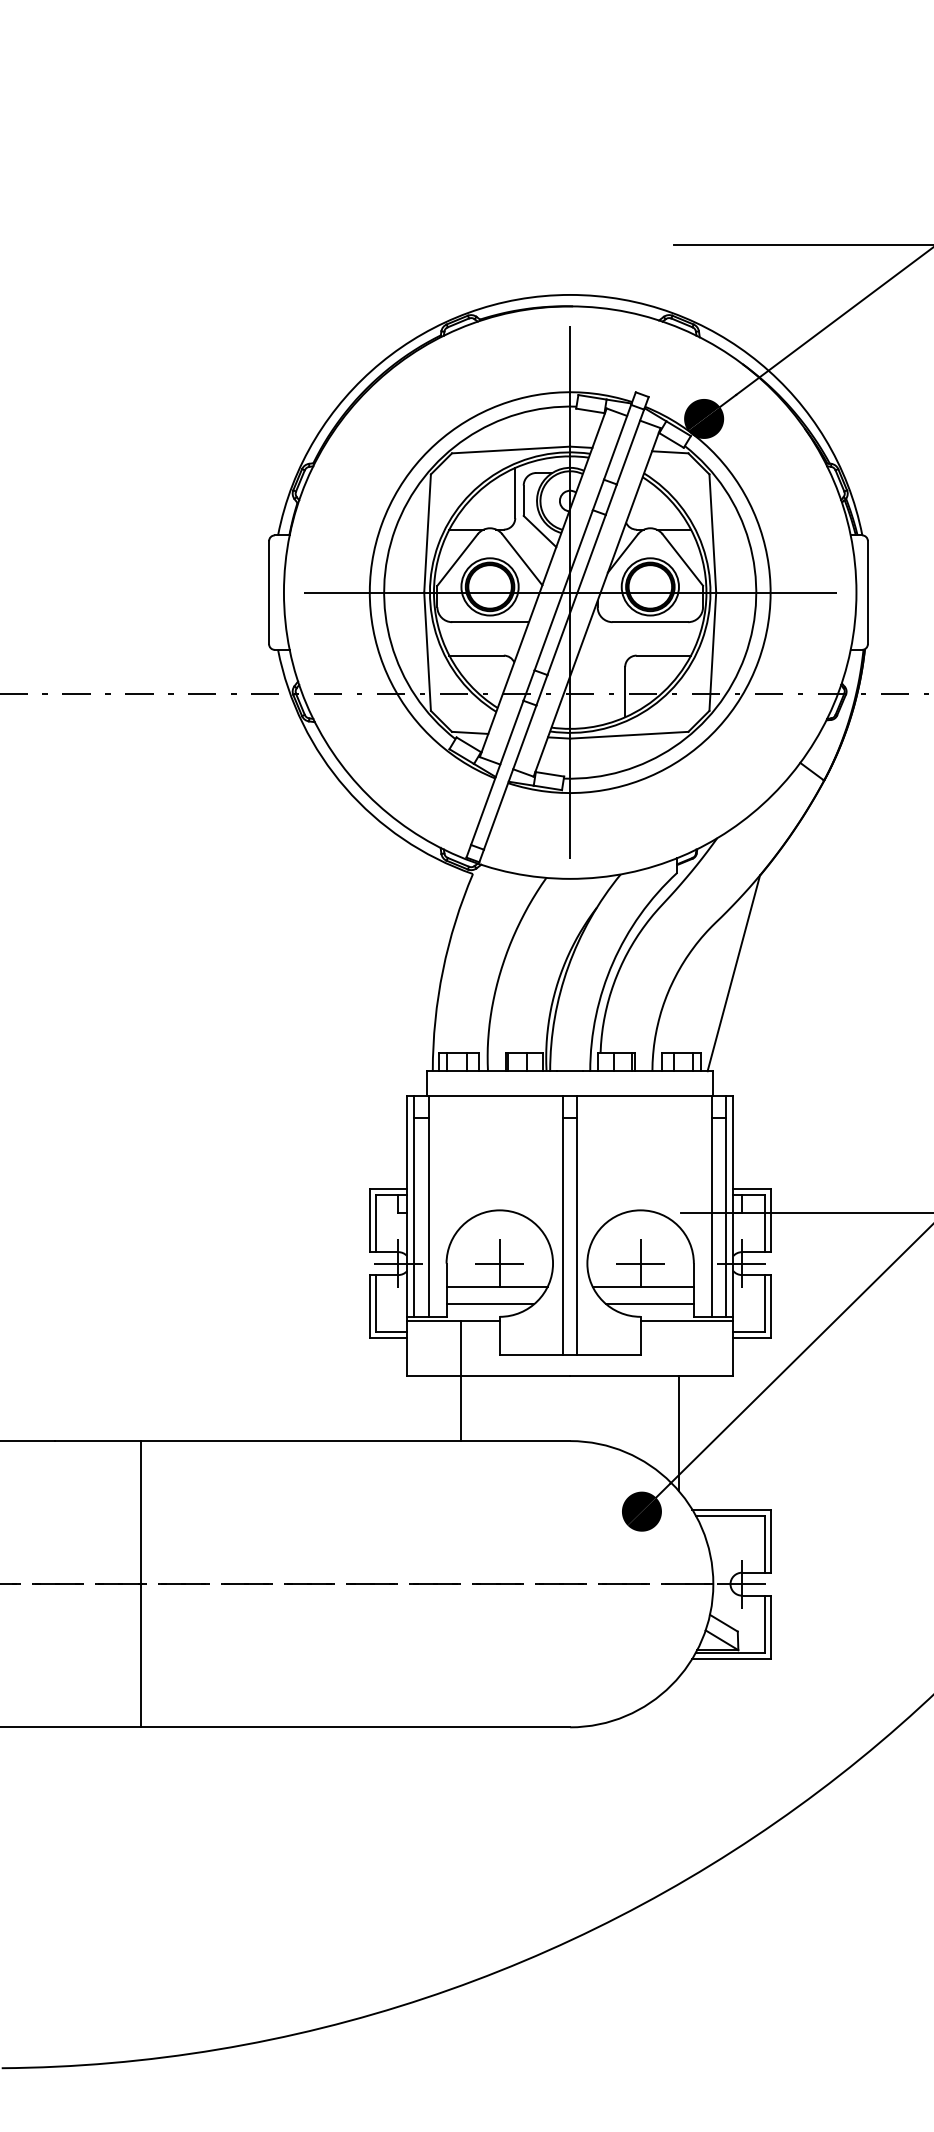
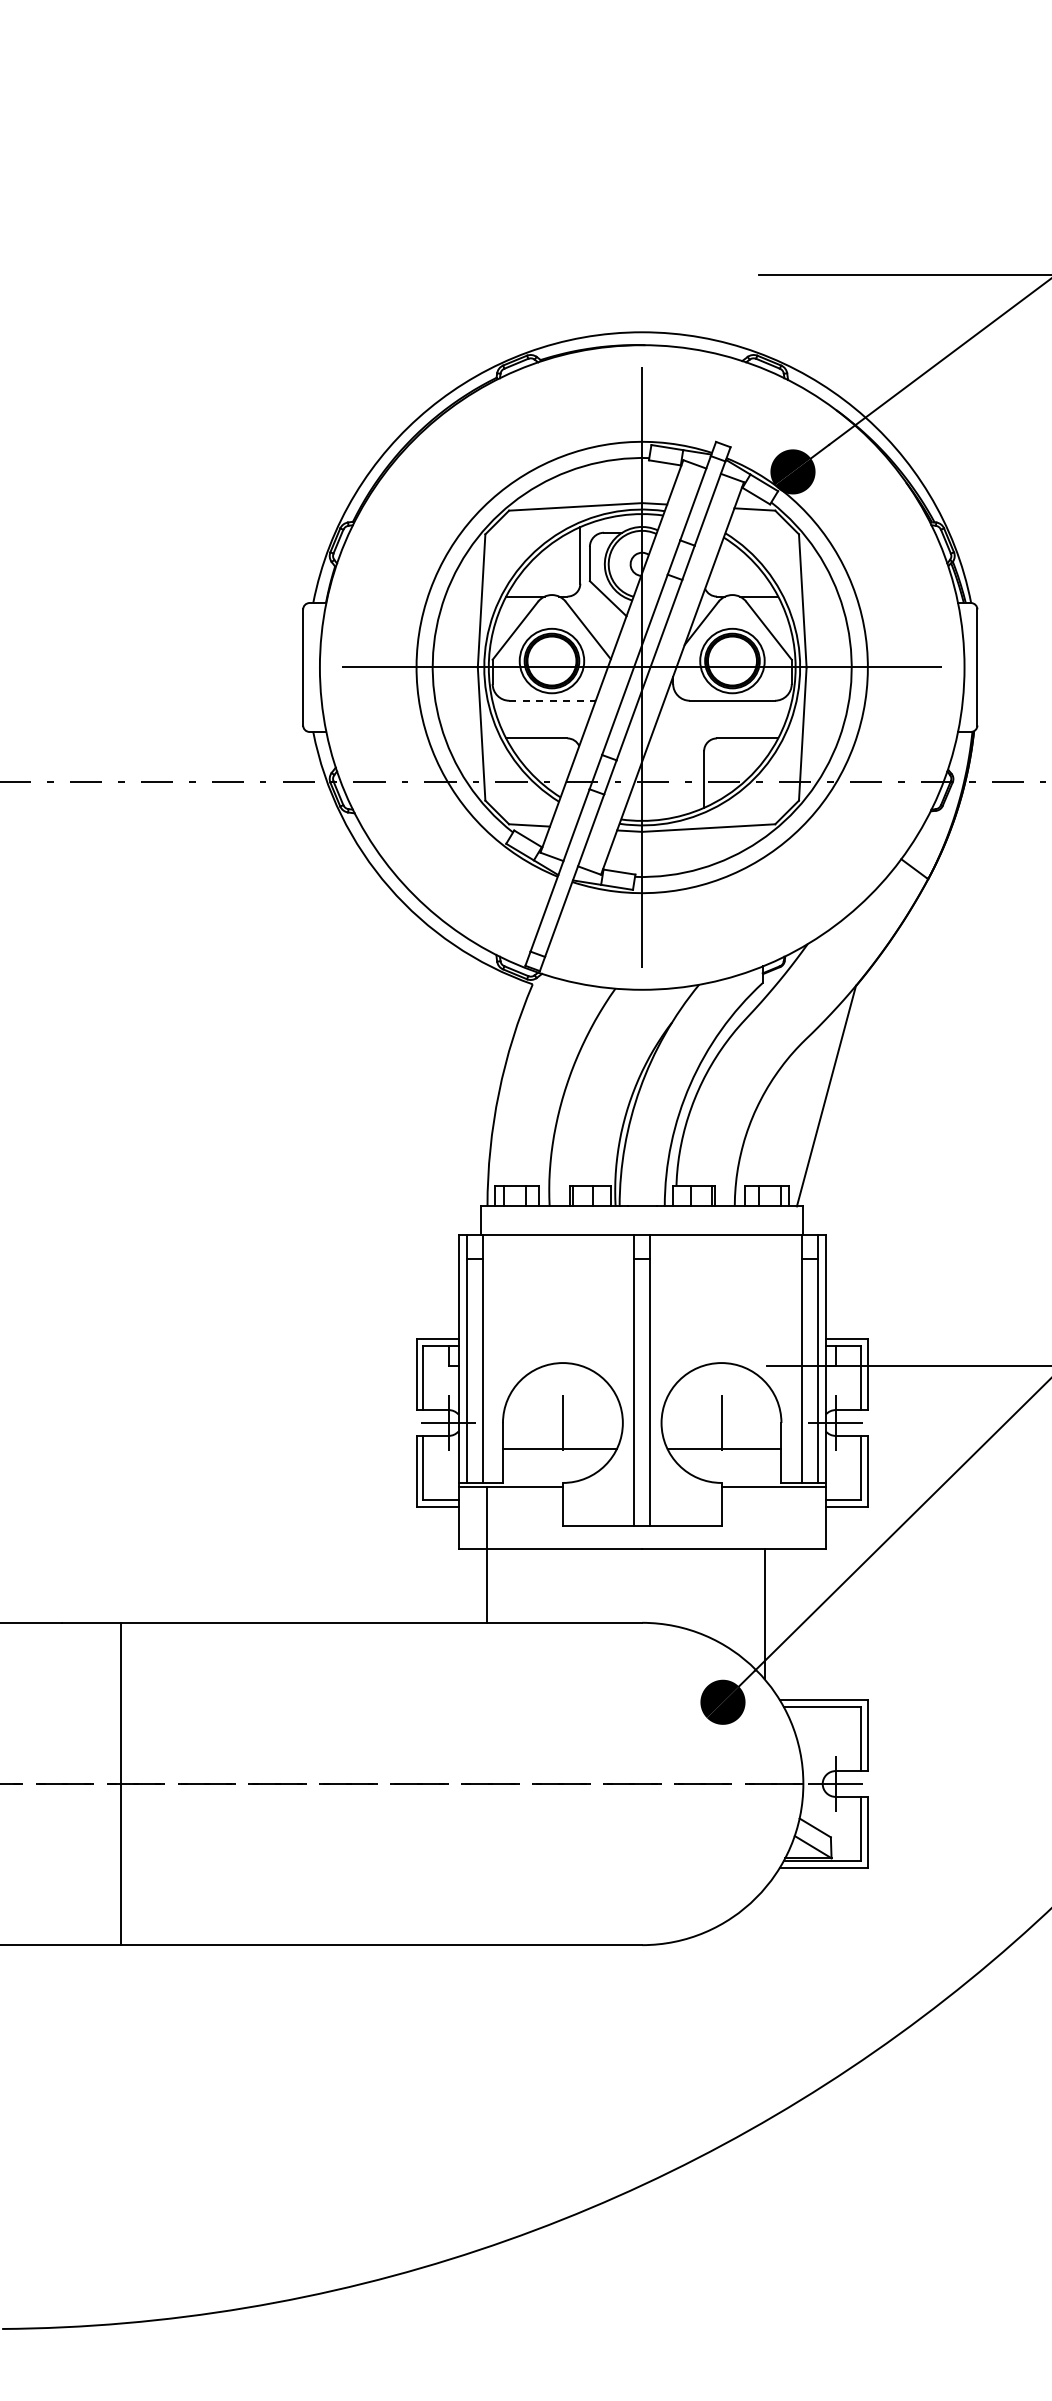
line: (489, 621) -> (551, 700), solid -> dashed
line: (499, 1264) -> (562, 1423), removed
line: (640, 1264) -> (721, 1423), removed
line: (489, 1304) -> (551, 1468), removed
line: (649, 1304) -> (731, 1468), removed
line: (461, 1380) -> (486, 1554), moved
line: (140, 1583) -> (120, 1783), moved

